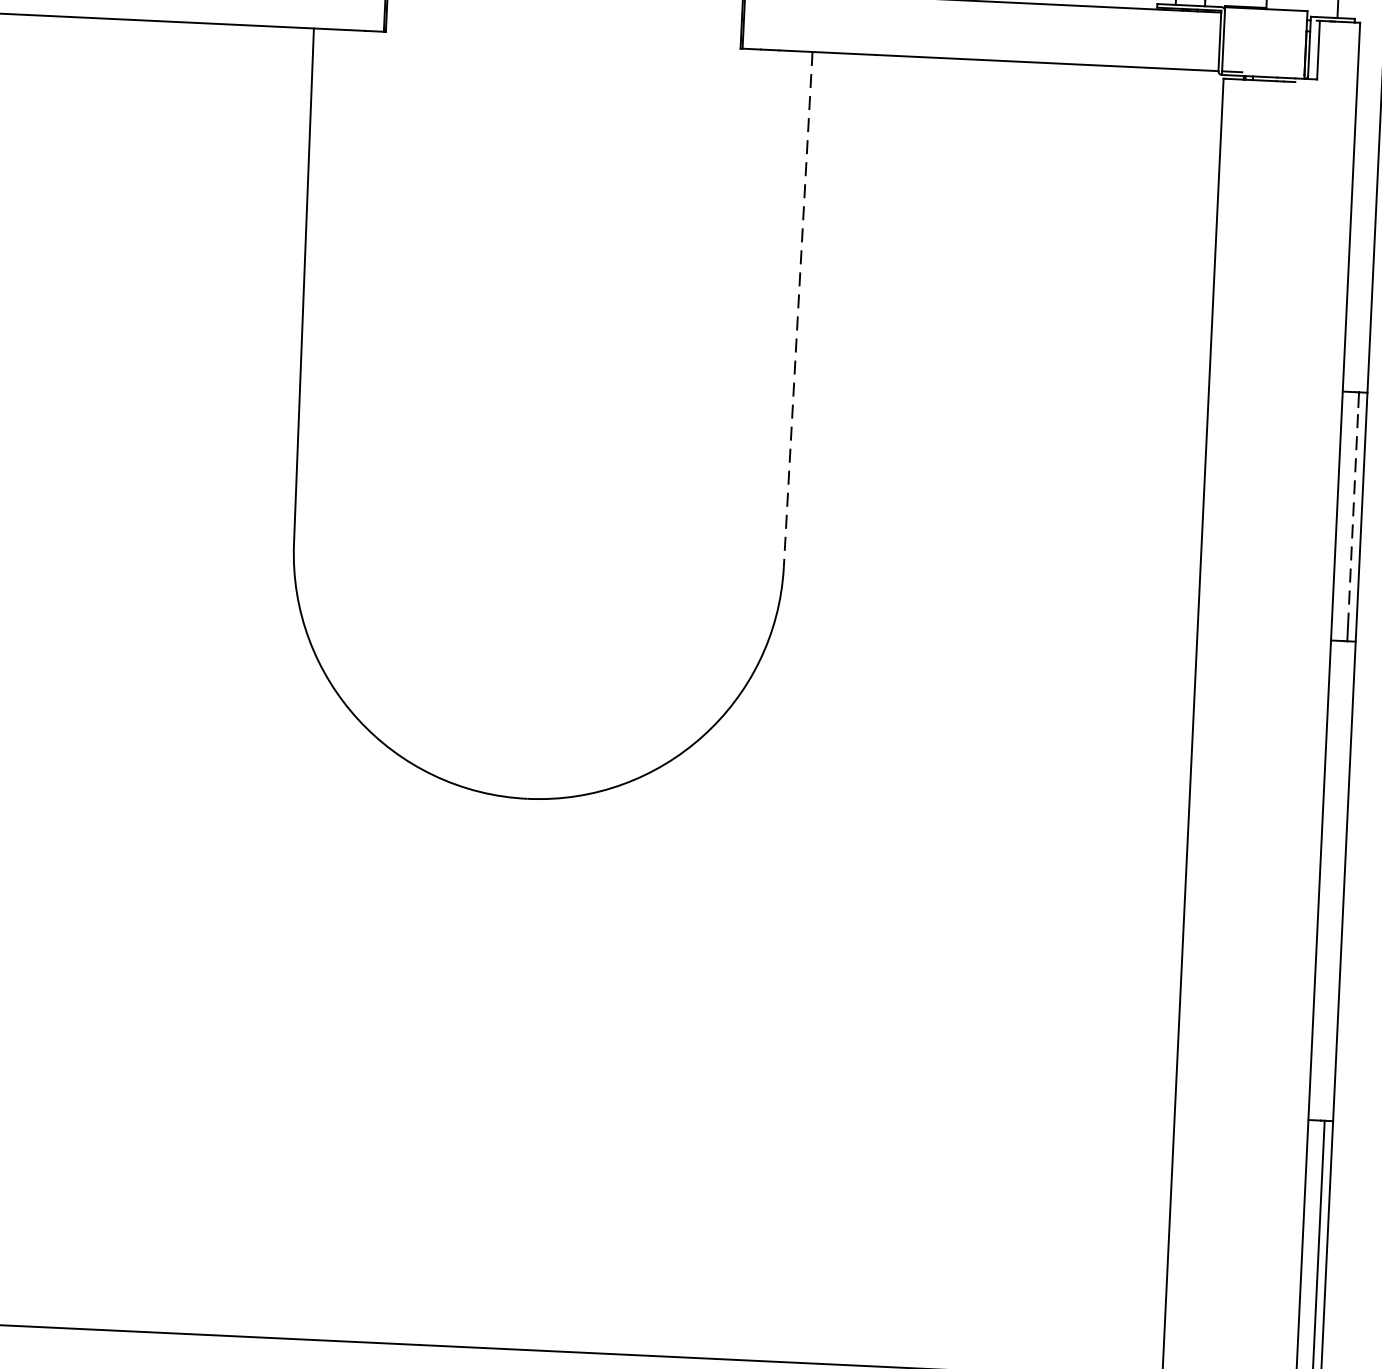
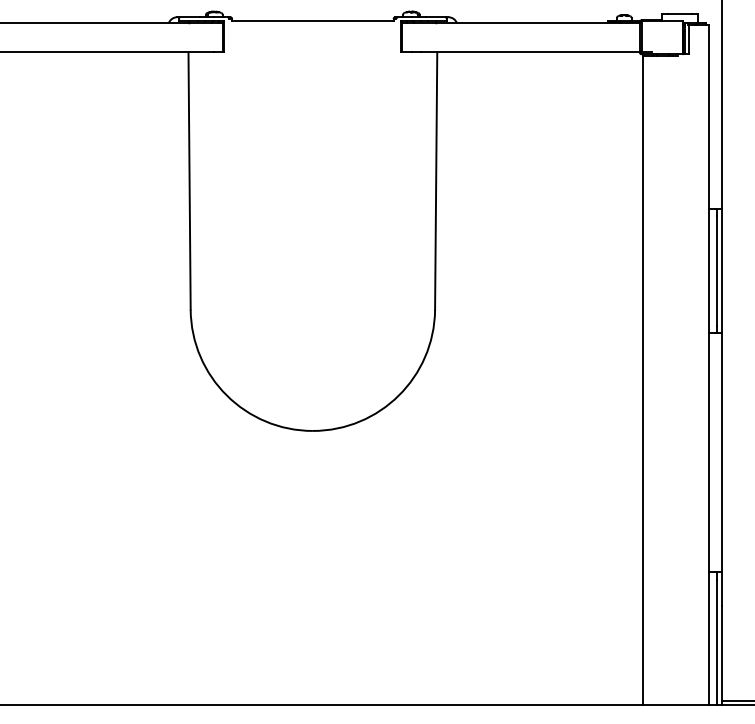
line: (798, 310) -> (436, 181), dashed -> solid
line: (1353, 517) -> (717, 271), dashed -> solid

